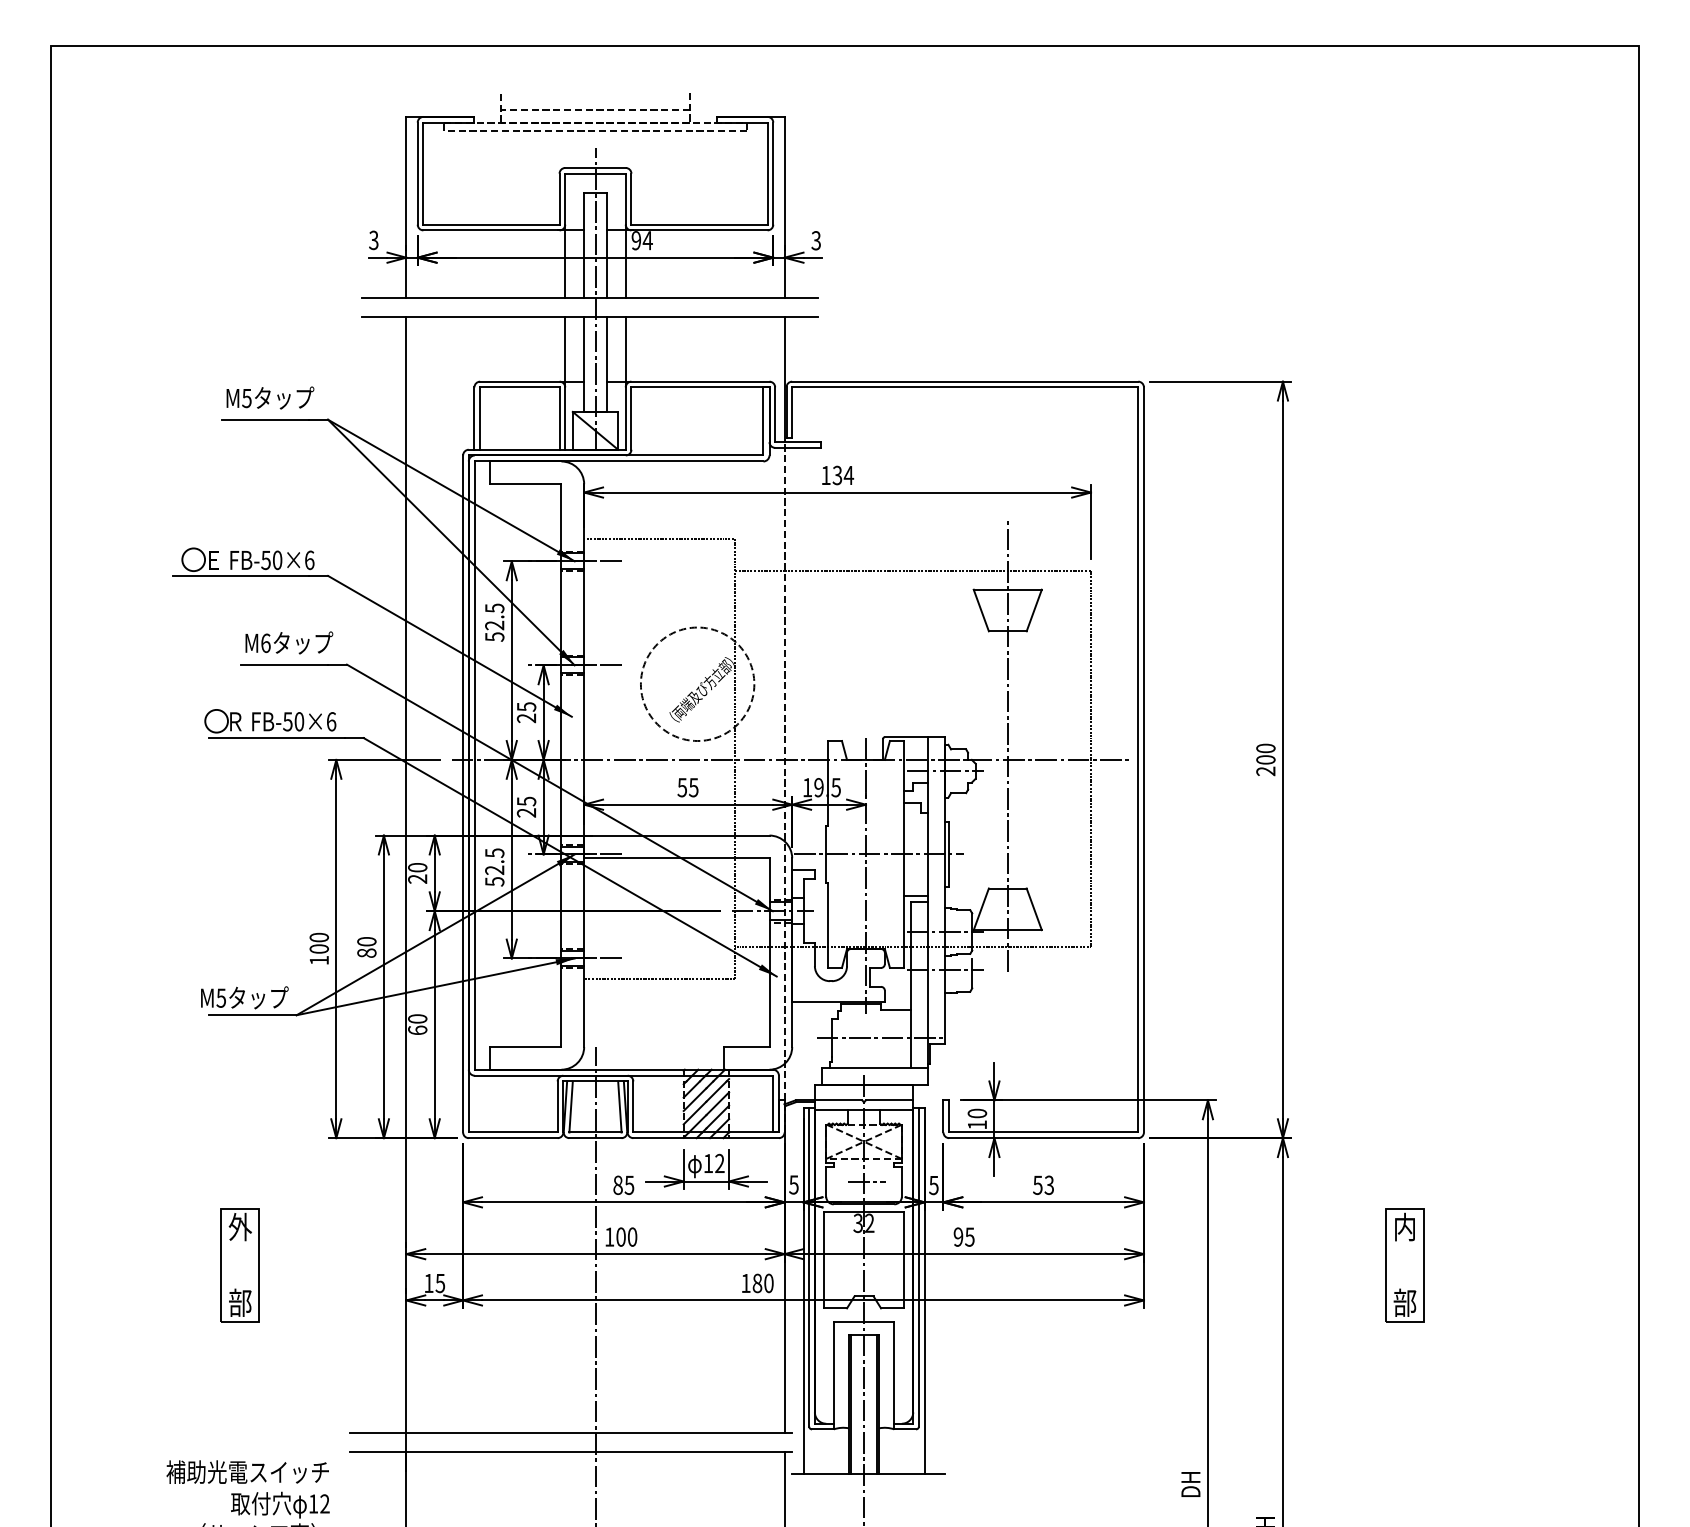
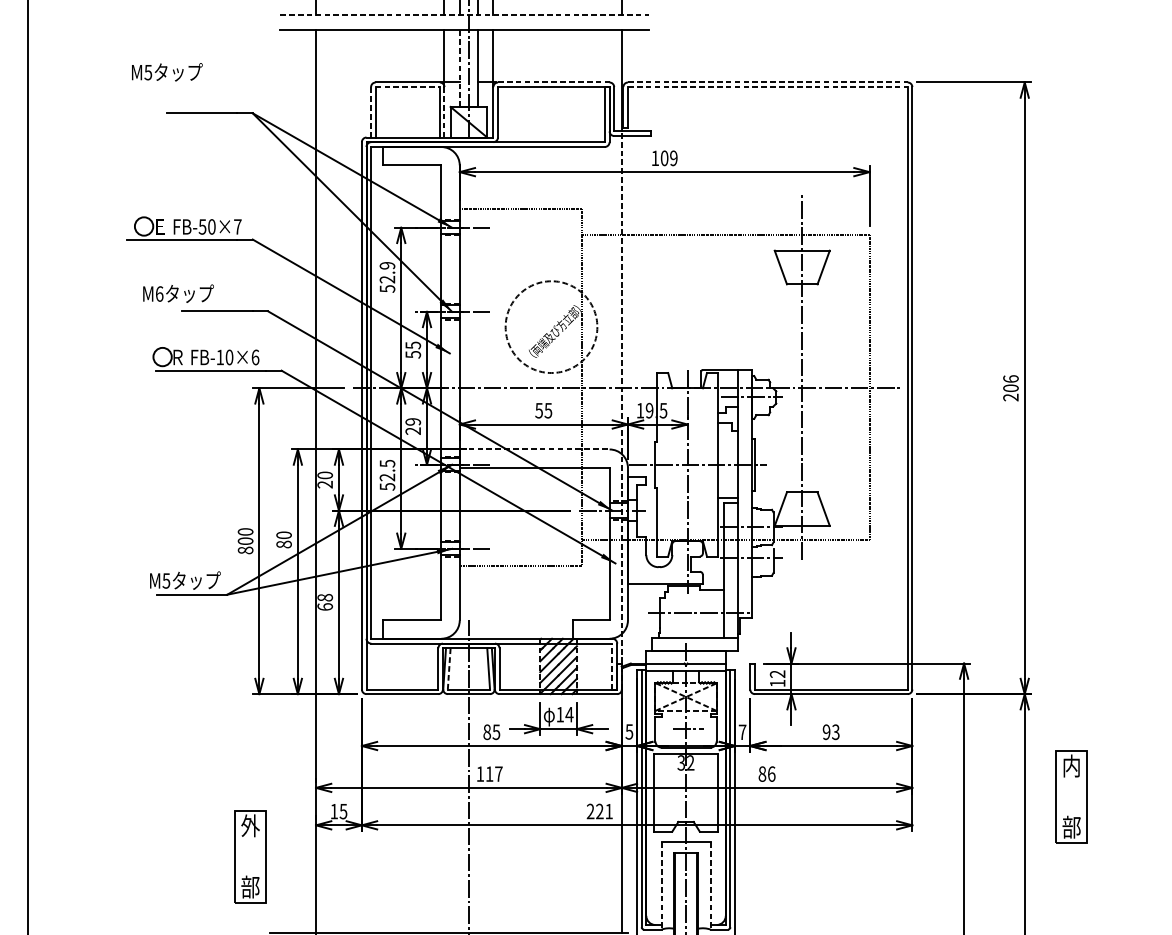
line: (590, 298) -> (464, 15), solid -> dashed
line: (584, 364) -> (460, 68), solid -> dashed
line: (700, 381) -> (553, 82), solid -> dashed
line: (965, 381) -> (768, 82), solid -> dashed
line: (519, 387) -> (407, 87), solid -> dashed
line: (965, 387) -> (768, 87), solid -> dashed
text: (270, 397) -> (167, 71), moved
line: (474, 418) -> (371, 112), solid -> dashed
line: (565, 419) -> (444, 113), solid -> dashed
text: (843, 475) -> (669, 158), 134 -> 109
text: (309, 560) -> (237, 227), FB-50×6 -> FB-50×7
text: (494, 608) -> (387, 265), 52.5 -> 52.9
text: (289, 642) -> (178, 293), moved
text: (526, 718) -> (413, 354), 25 -> 55
text: (287, 721) -> (219, 357), FB-50×6 -> FB-10×6
text: (1265, 748) -> (1010, 379), 200 -> 206
text: (526, 801) -> (413, 421), 25 -> 29
line: (676, 835) -> (534, 449), solid -> dashed
text: (319, 960) -> (245, 550), 100 -> 800
text: (417, 1018) -> (325, 597), 60 -> 68
line: (772, 1103) -> (612, 666), solid -> dashed
line: (571, 1106) -> (449, 668), solid -> dashed
text: (977, 1113) -> (777, 674), 10 -> 12
text: (719, 1162) -> (569, 713), 12 -> 14
text: (1037, 1184) -> (826, 731), 53 -> 93
text: (933, 1185) -> (742, 732), 5 -> 7
text: (626, 1236) -> (494, 773), 100 -> 117
text: (963, 1236) -> (766, 773), 95 -> 86
part: (239, 1265) -> (249, 856), moved
part: (1404, 1265) -> (1071, 797), moved
text: (757, 1283) -> (599, 811), 180 -> 221
line: (833, 1375) -> (661, 886), solid -> dashed
line: (894, 1375) -> (710, 886), solid -> dashed

